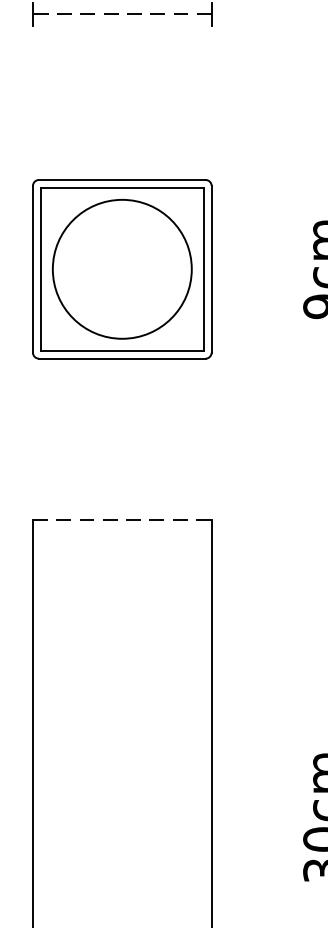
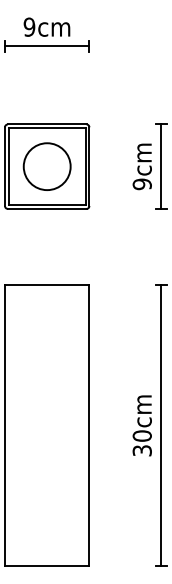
line: (120, 14) -> (46, 46), dashed -> solid
circle: (120, 268) -> (46, 166), size x0.71
line: (122, 520) -> (47, 285), dashed -> solid

